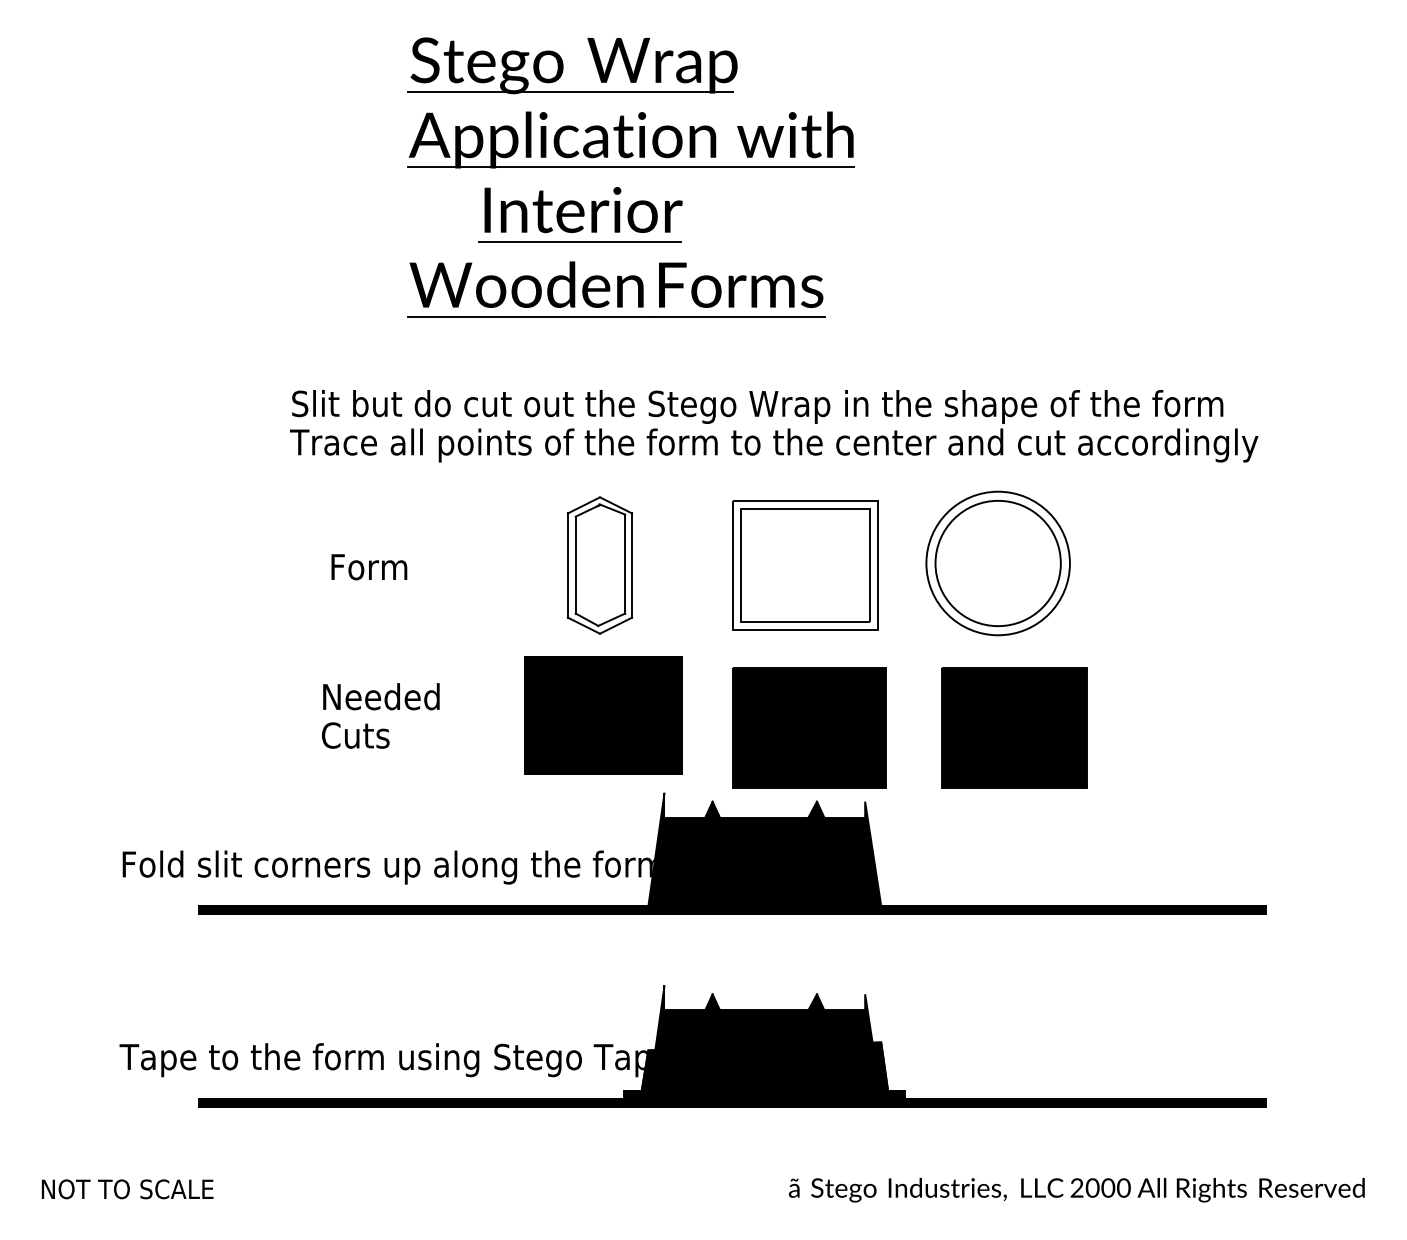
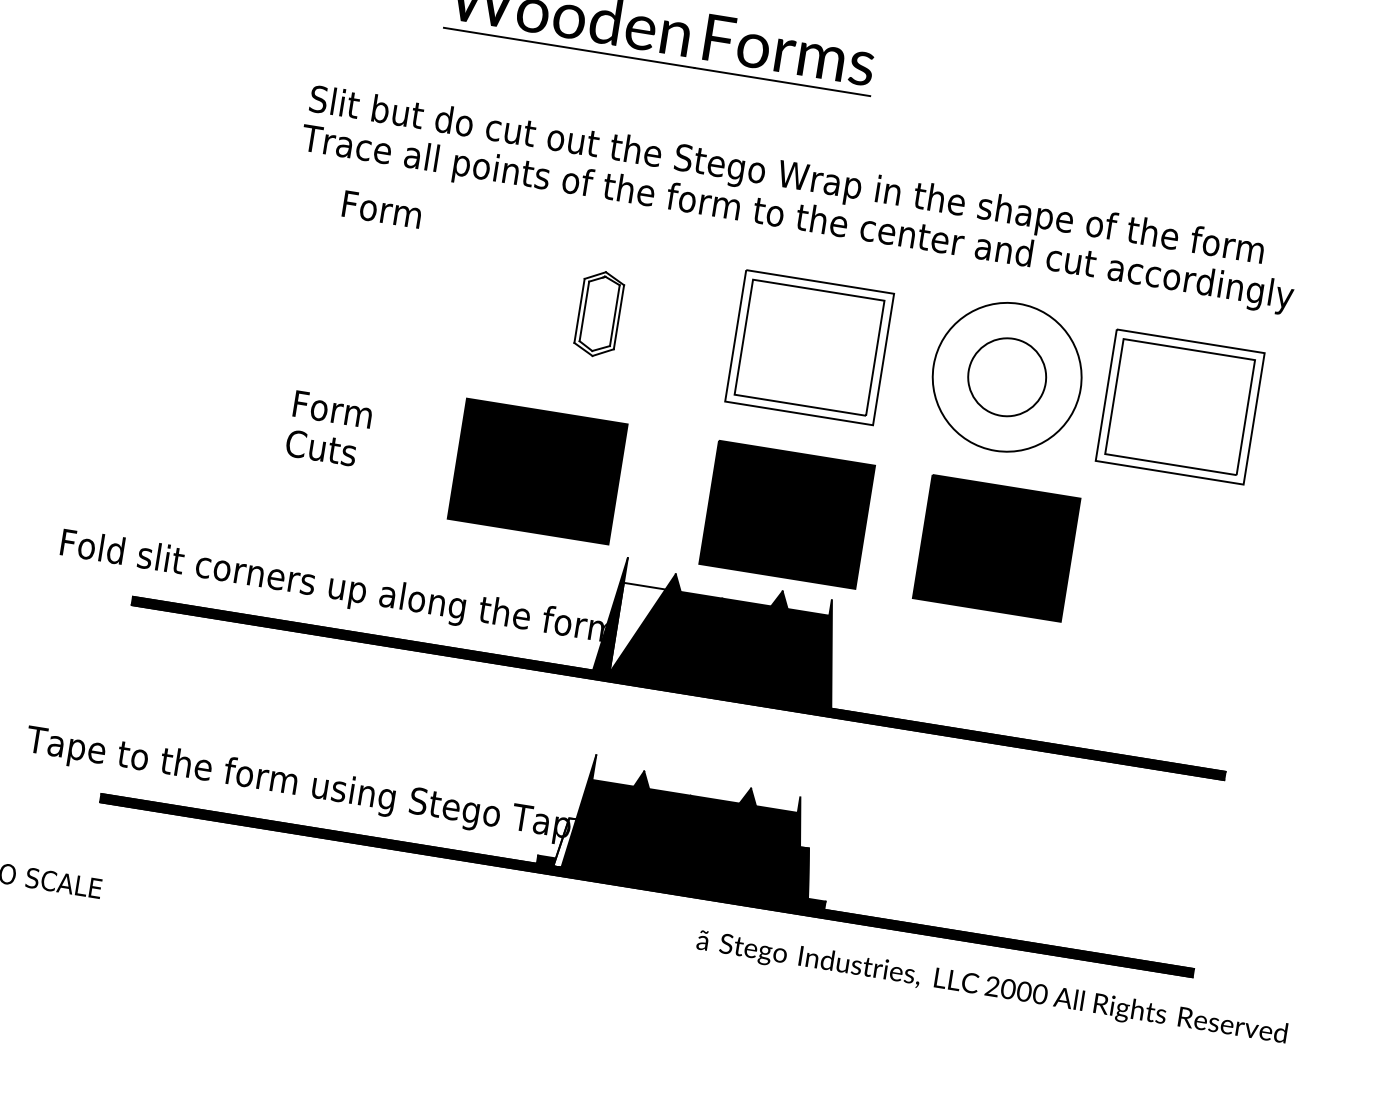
circle: (997, 563) -> (1006, 377), size x0.6
part: (599, 565) -> (598, 313), size x0.6
part: (1167, 565) -> (1180, 407), added
text: (369, 567) -> (382, 210), moved
text: (382, 696) -> (355, 412), Needed -> Form
part: (603, 715) -> (537, 471), moved
fill: (684, 861) -> (637, 630), removed
fill: (647, 1074) -> (564, 842), removed
text: (1076, 1190) -> (991, 988), moved

